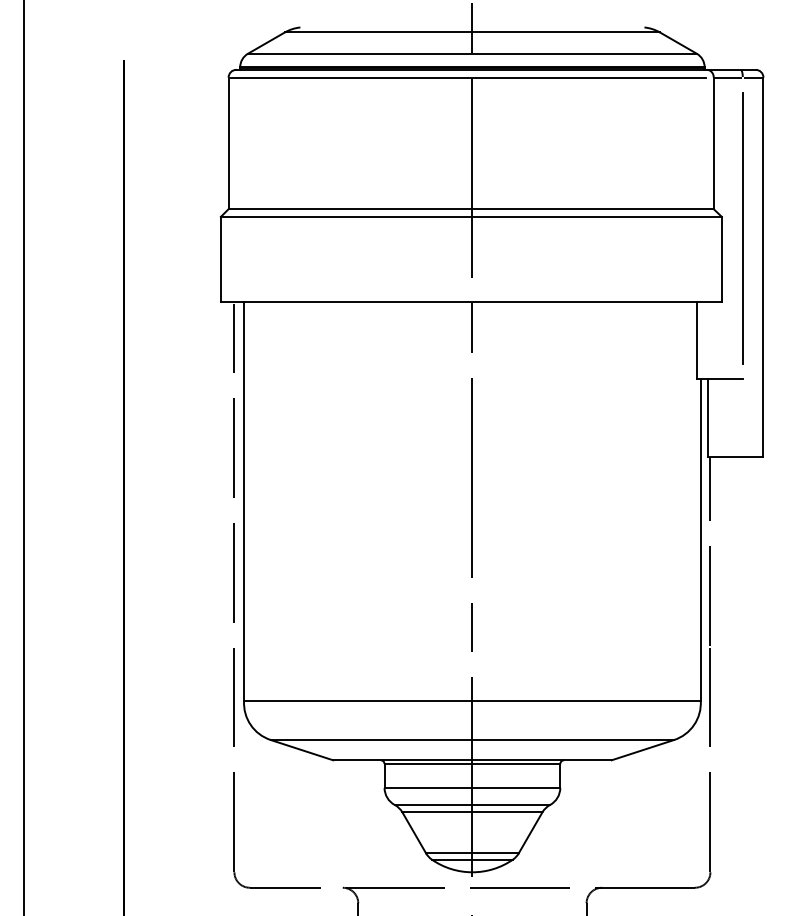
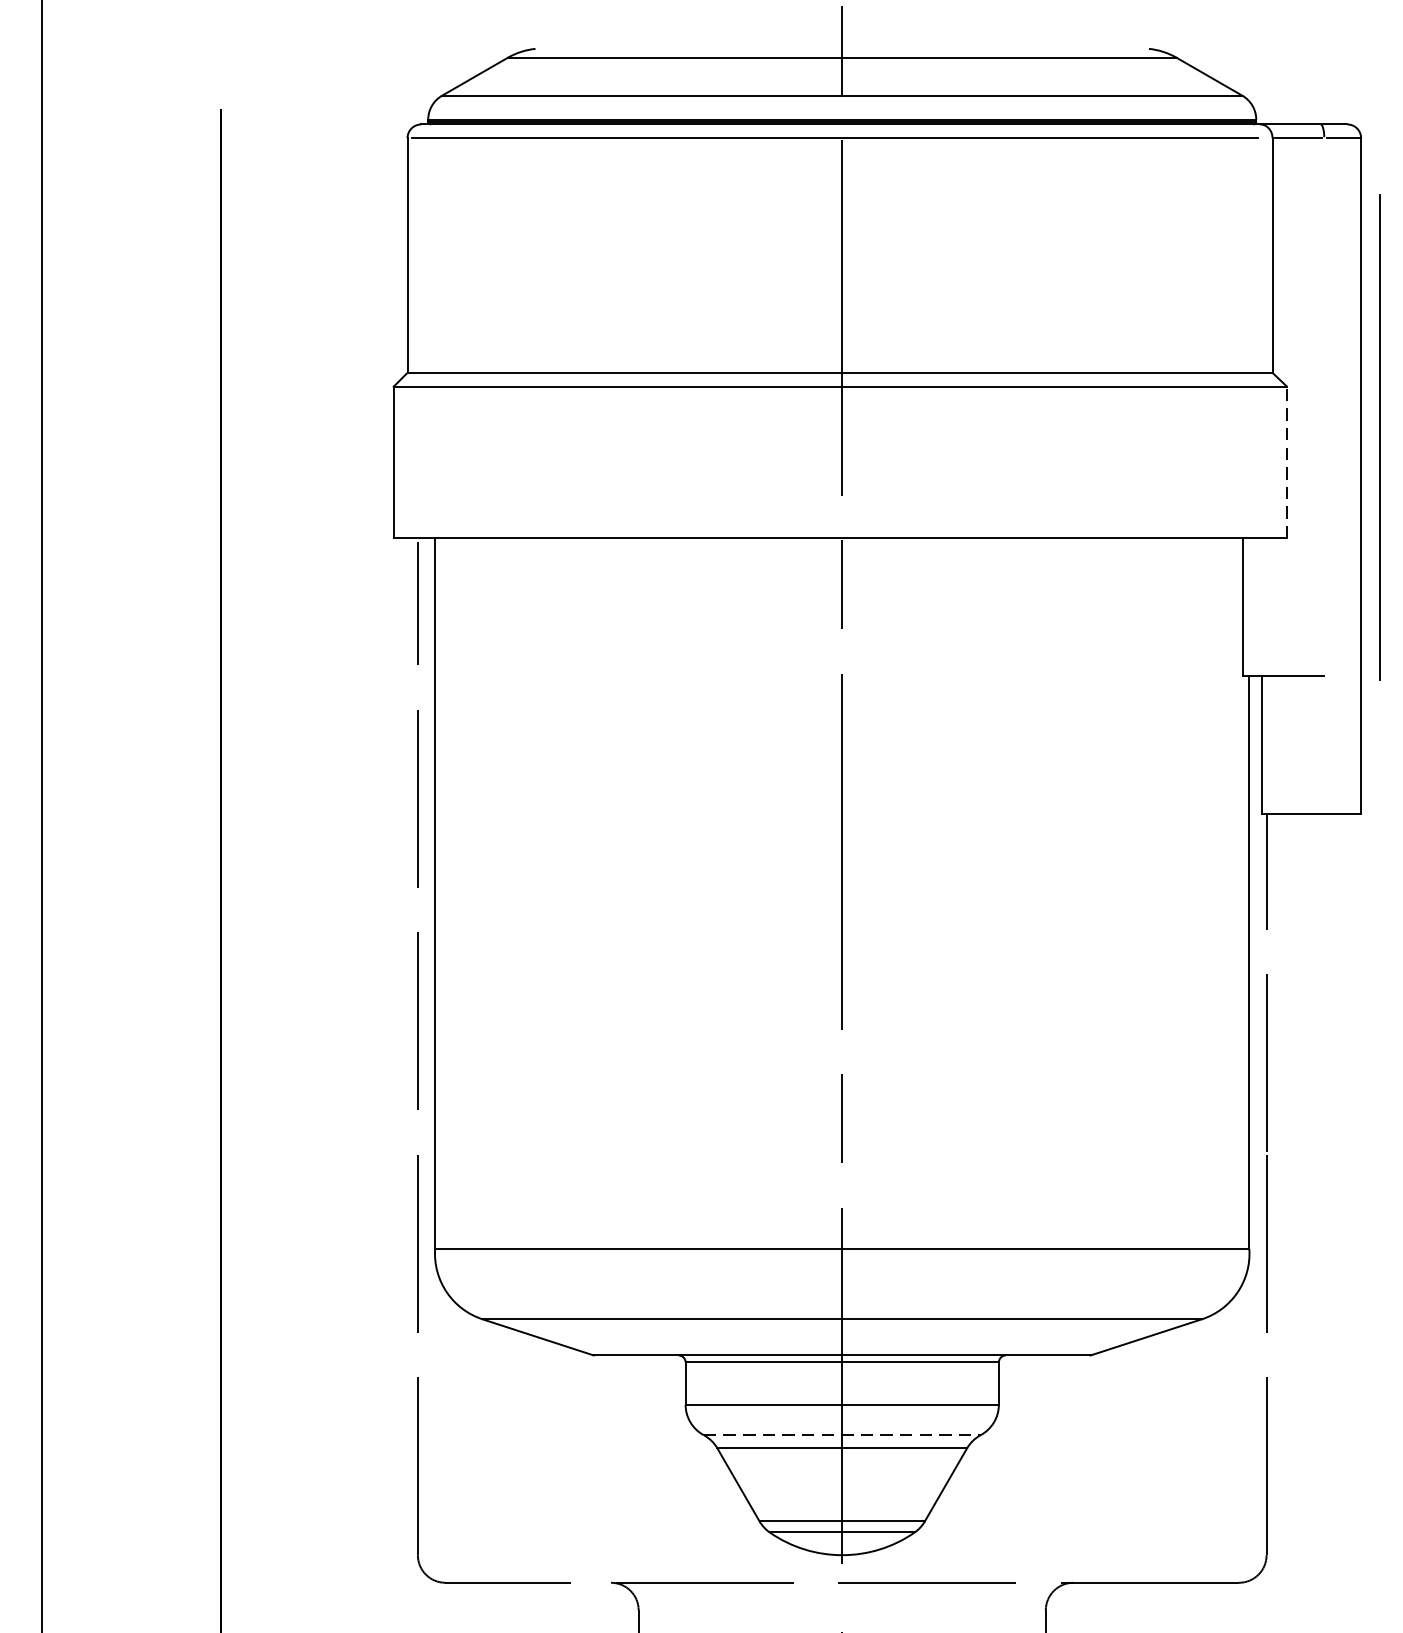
line: (742, 228) -> (1379, 437), moved
line: (721, 259) -> (1286, 462), solid -> dashed
line: (472, 804) -> (842, 1434), solid -> dashed

